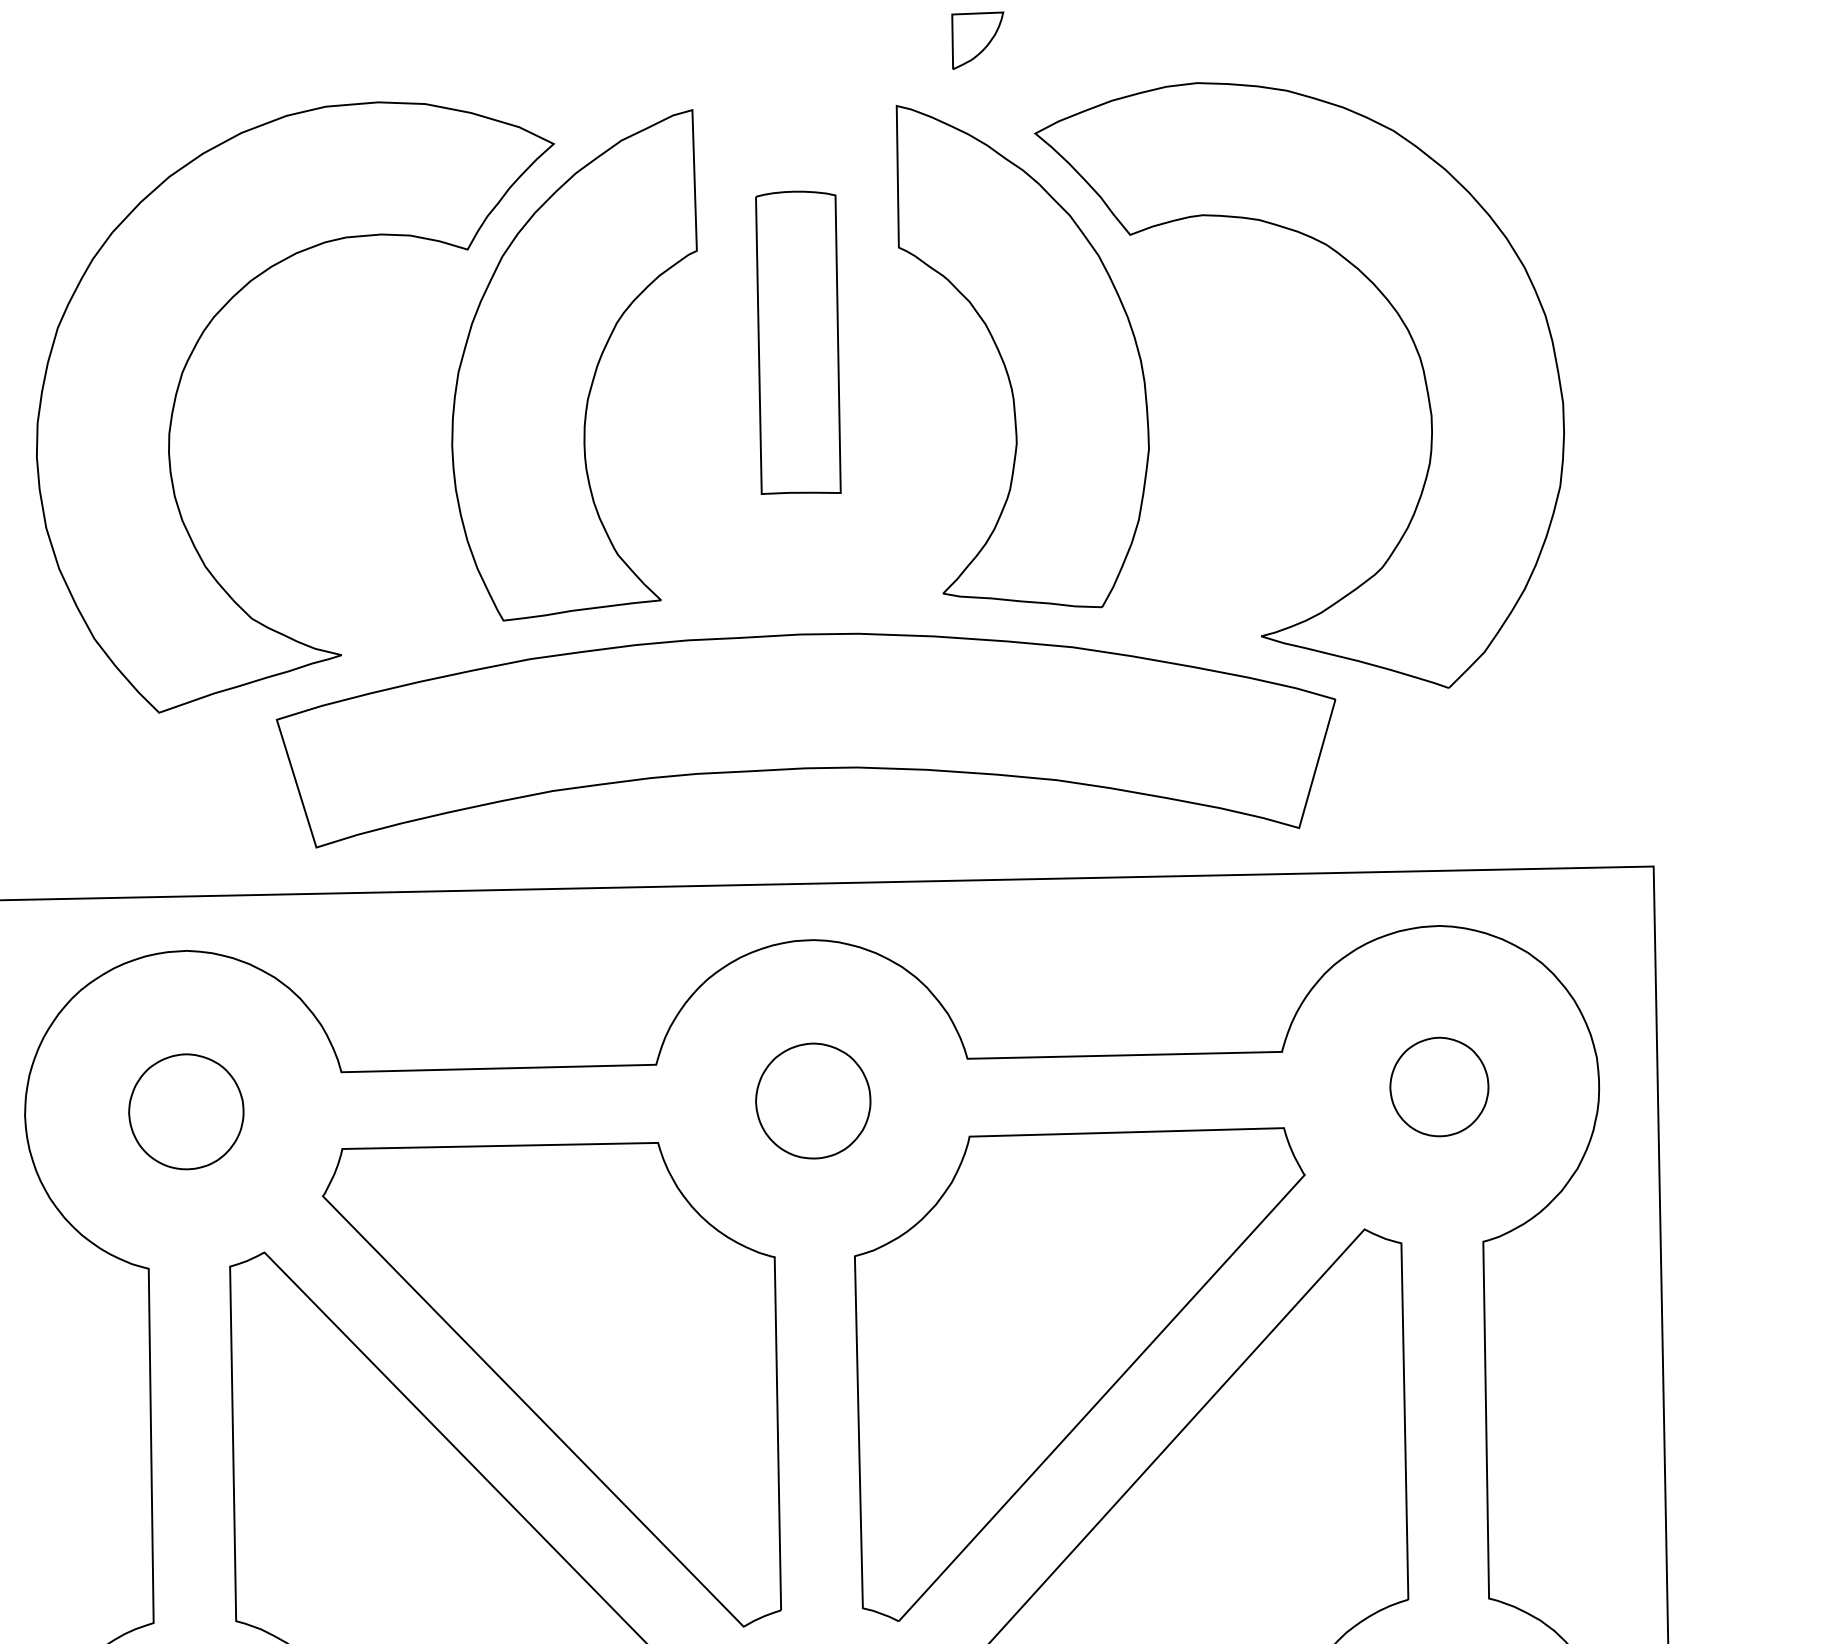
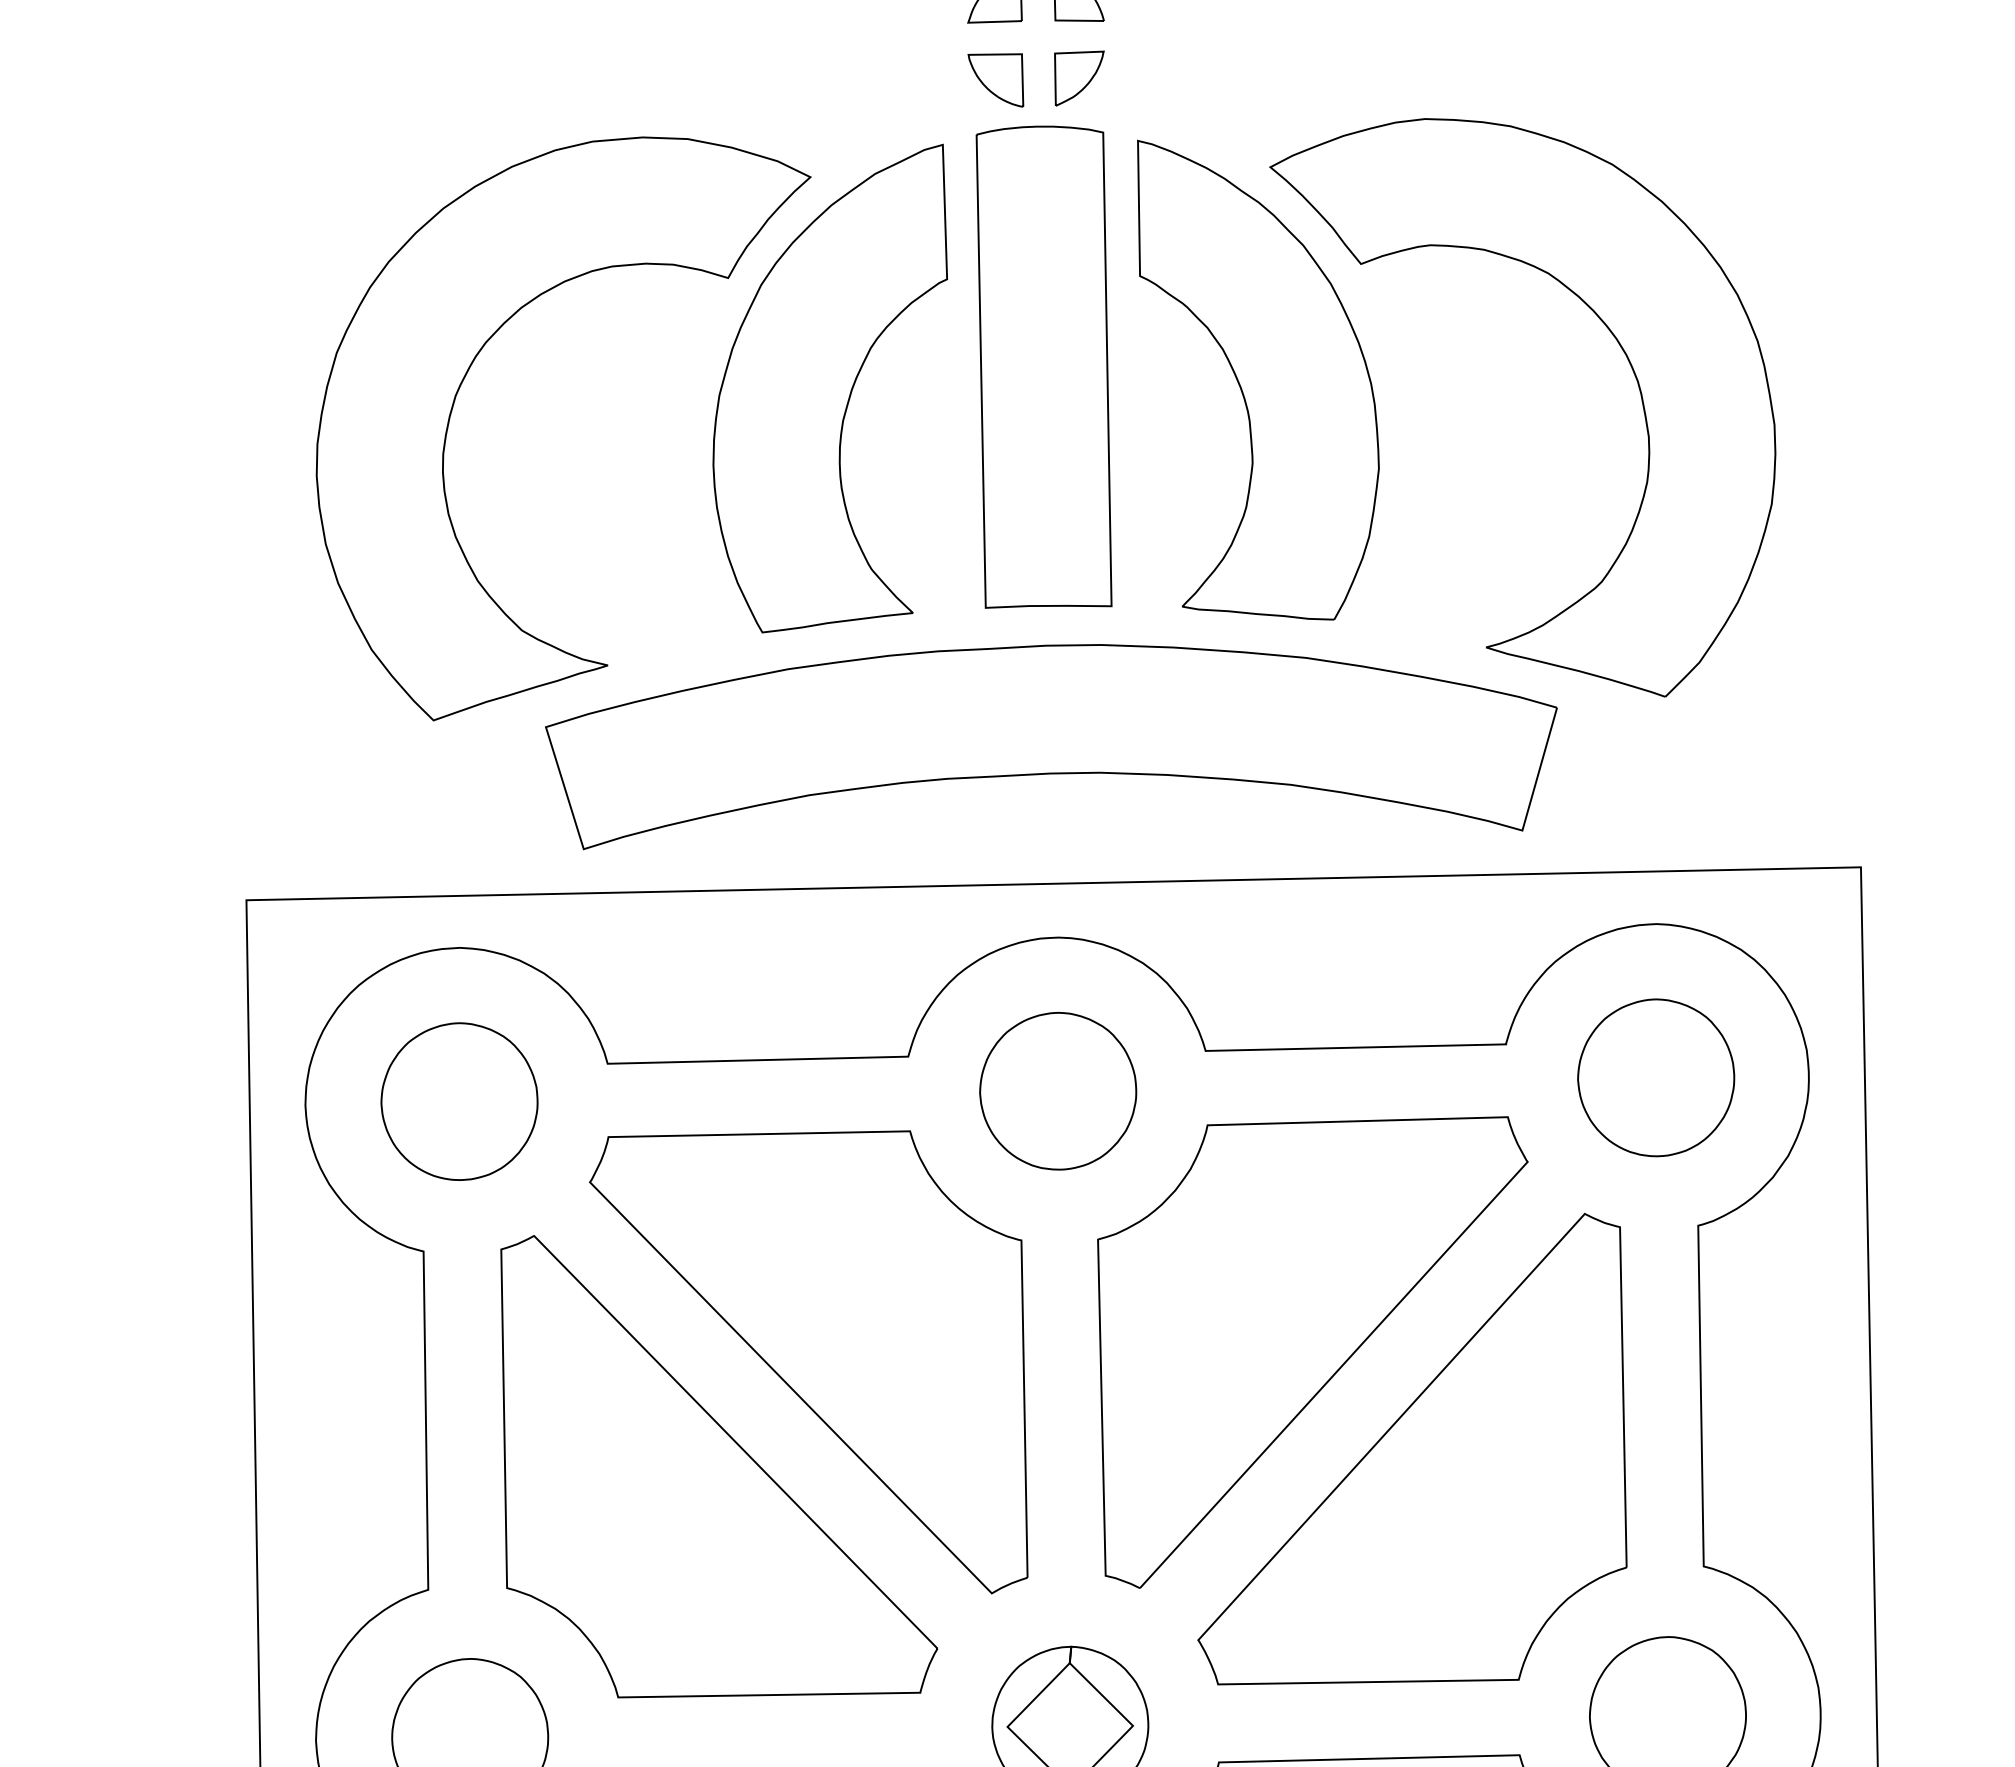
part: (977, 40) -> (1079, 78), moved
part: (747, 42) -> (995, 80), added
part: (797, 342) -> (1043, 366), size x1.67
part: (1439, 1086) -> (1656, 1077), size x1.67
part: (813, 1101) -> (1058, 1091), size x1.43
part: (186, 1111) -> (459, 1101), size x1.43

